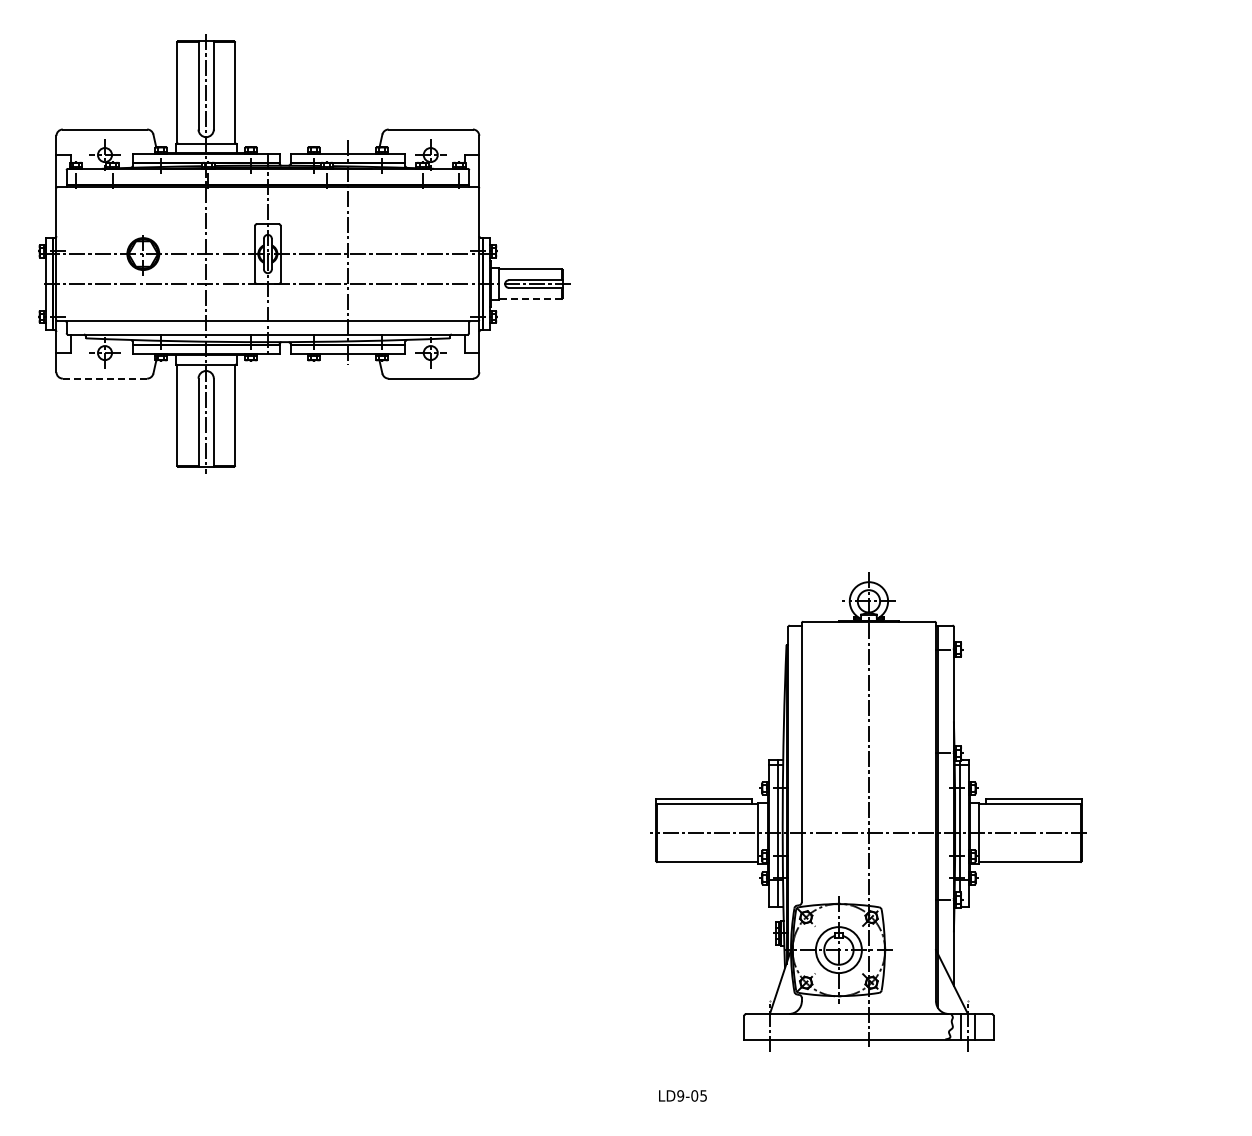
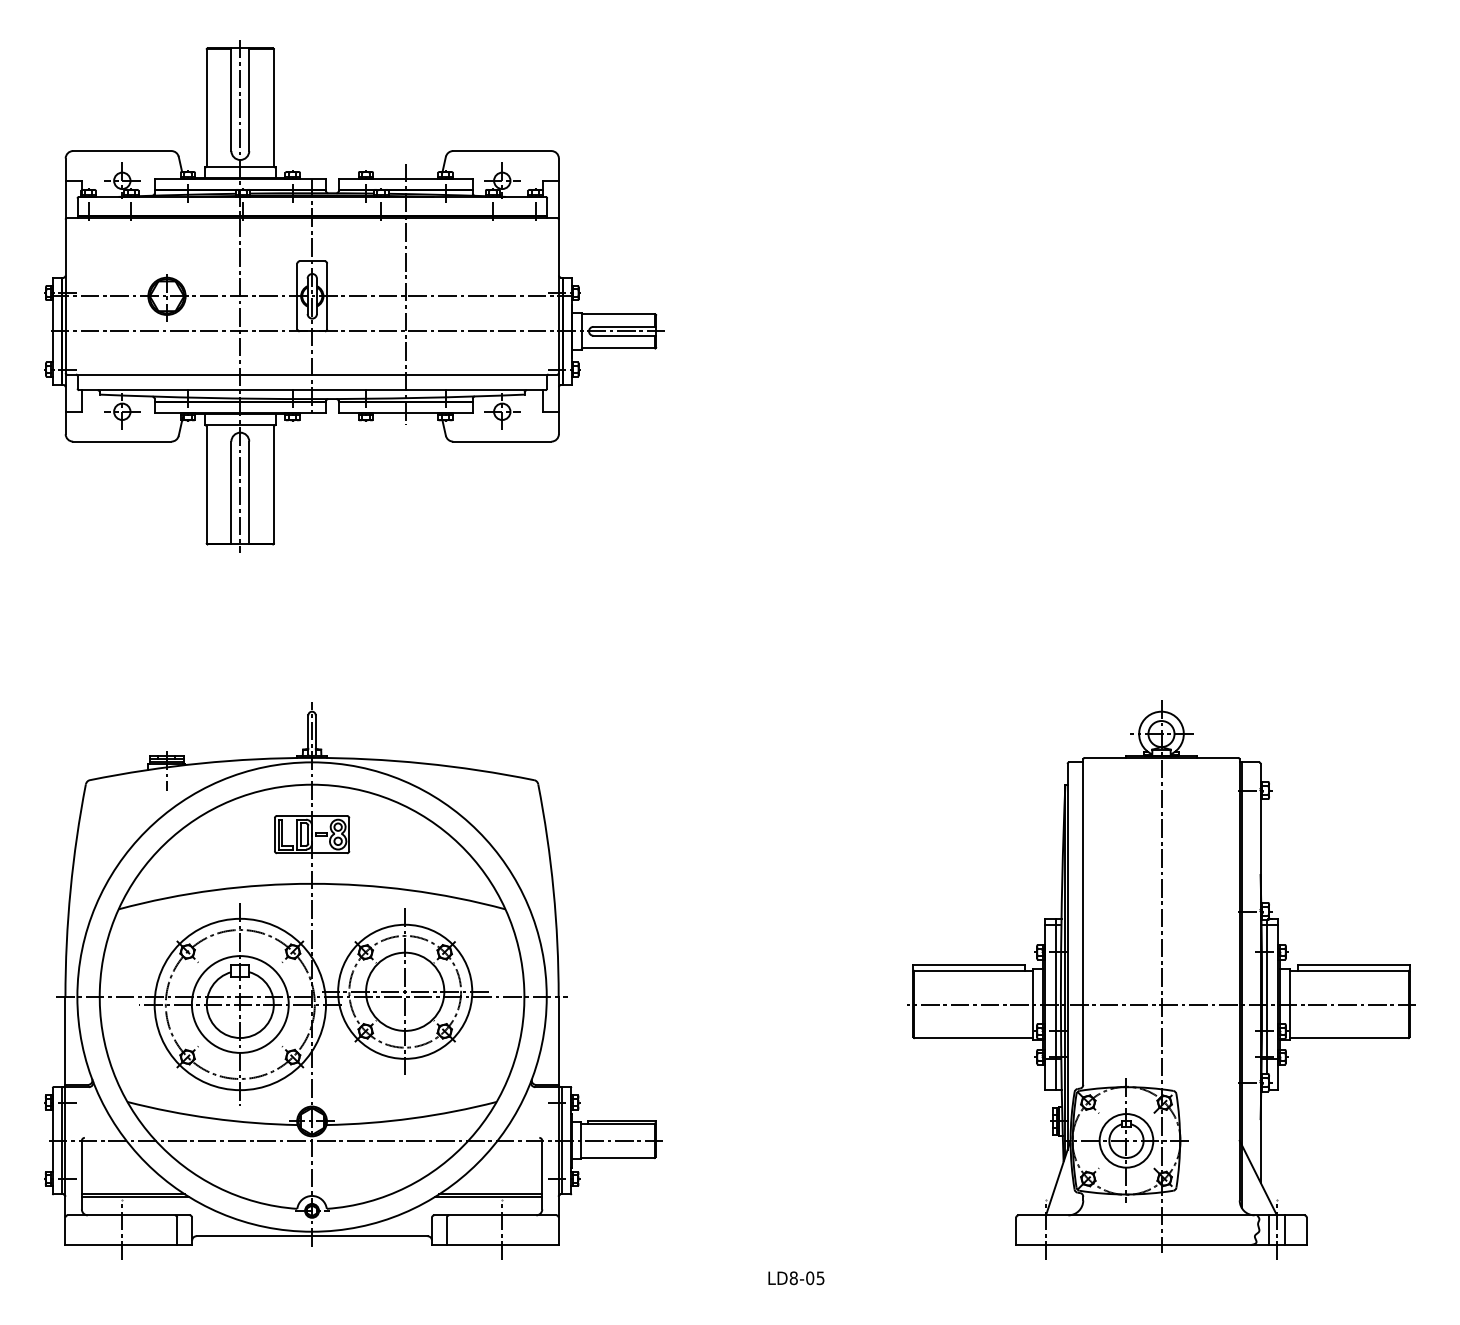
line: (530, 298) -> (618, 348), dashed -> solid
line: (104, 378) -> (121, 441), dashed -> solid
part: (868, 811) -> (1160, 979), moved
part: (303, 840) -> (353, 980), added
text: (680, 1095) -> (793, 1277), LD9-05 -> LD8-05

